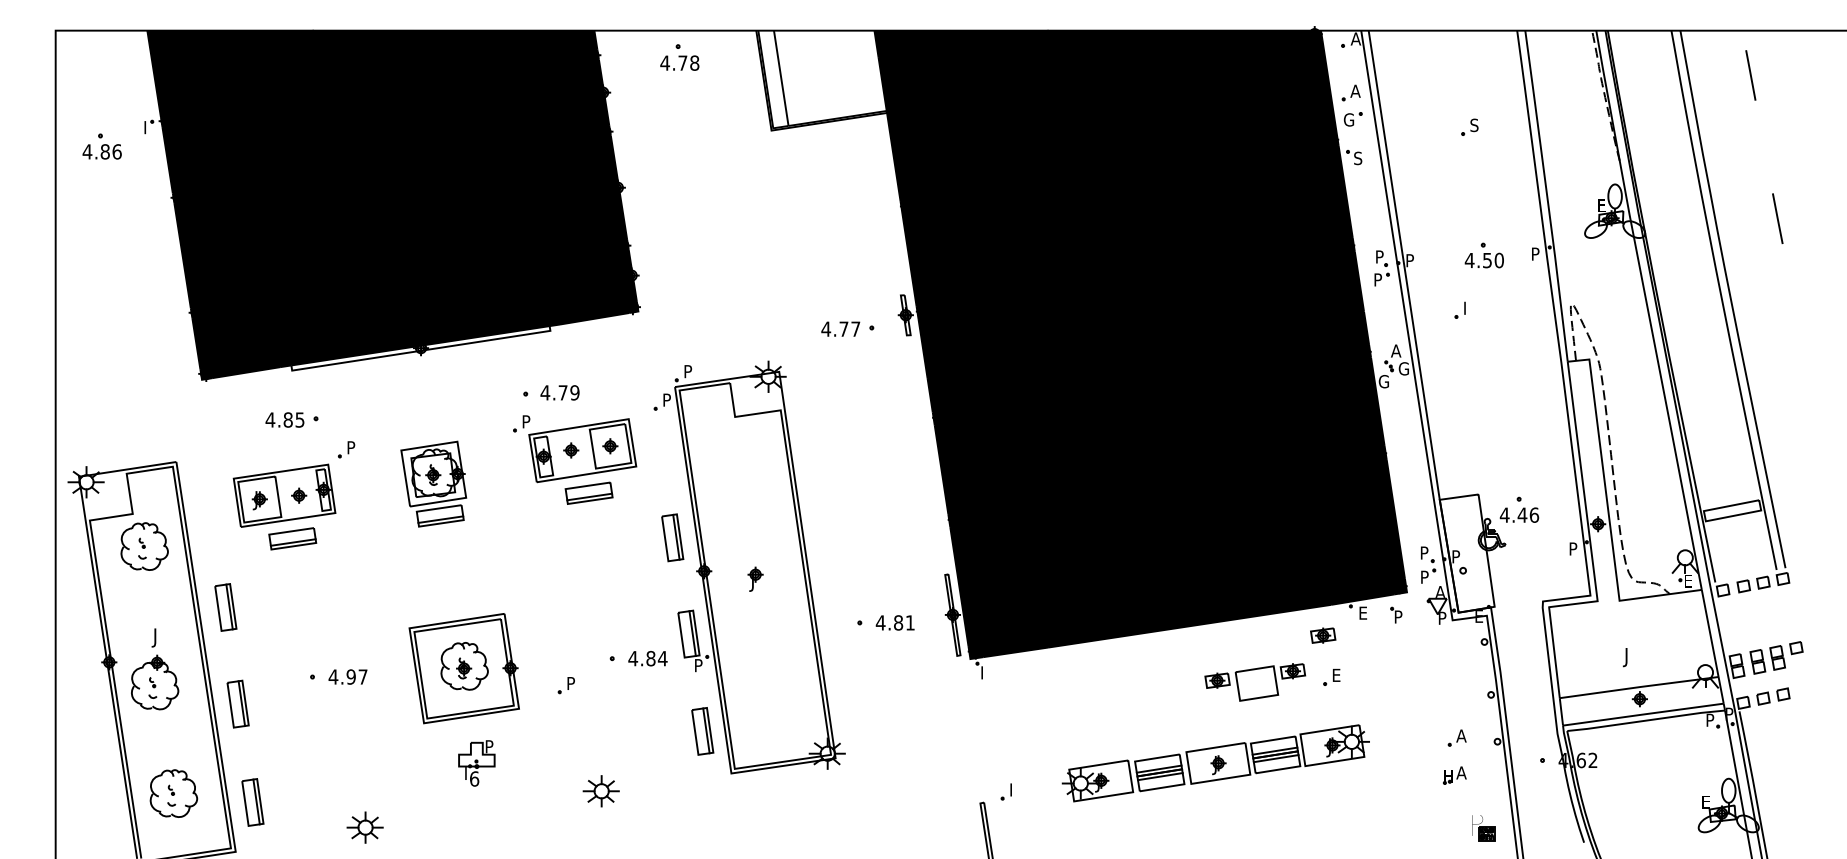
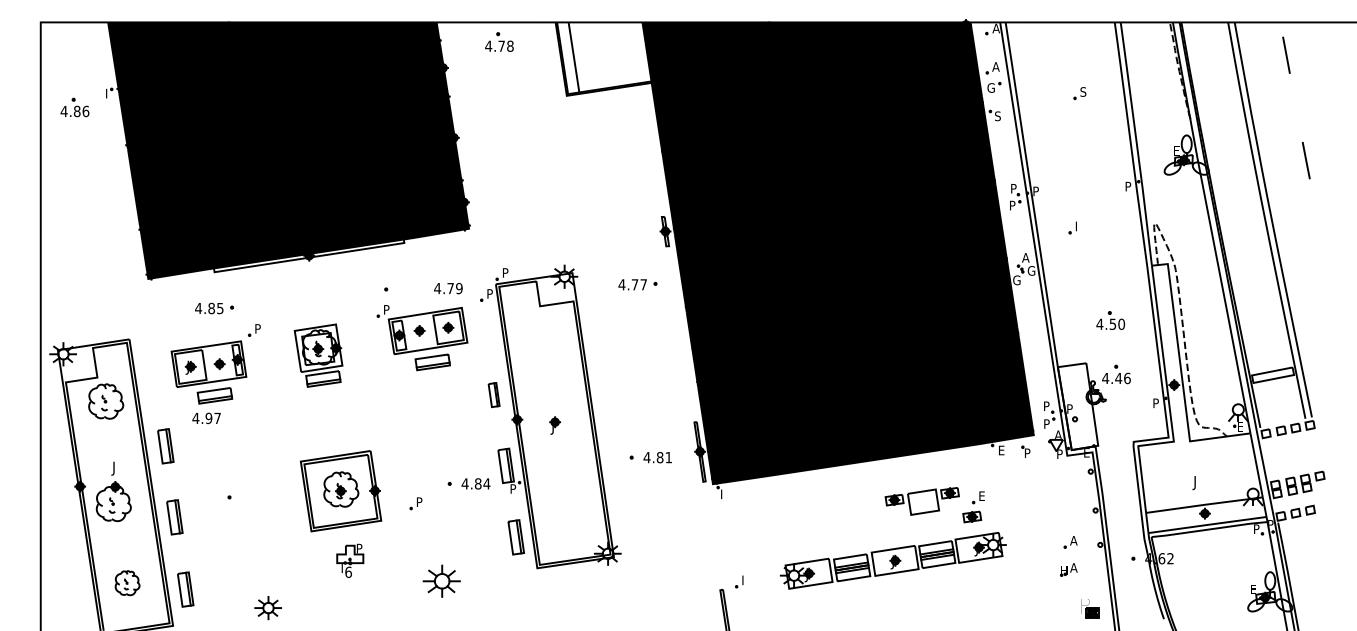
part: (1484, 255) -> (1110, 320), moved
part: (847, 328) -> (637, 284), moved
text: (560, 392) -> (448, 288), moved
part: (671, 537) -> (493, 394), size x0.7
part: (1323, 634) -> (972, 516), moved
text: (347, 677) -> (206, 418), moved
part: (600, 791) -> (441, 581), size x1.4
part: (173, 794) -> (127, 583), size x0.7

